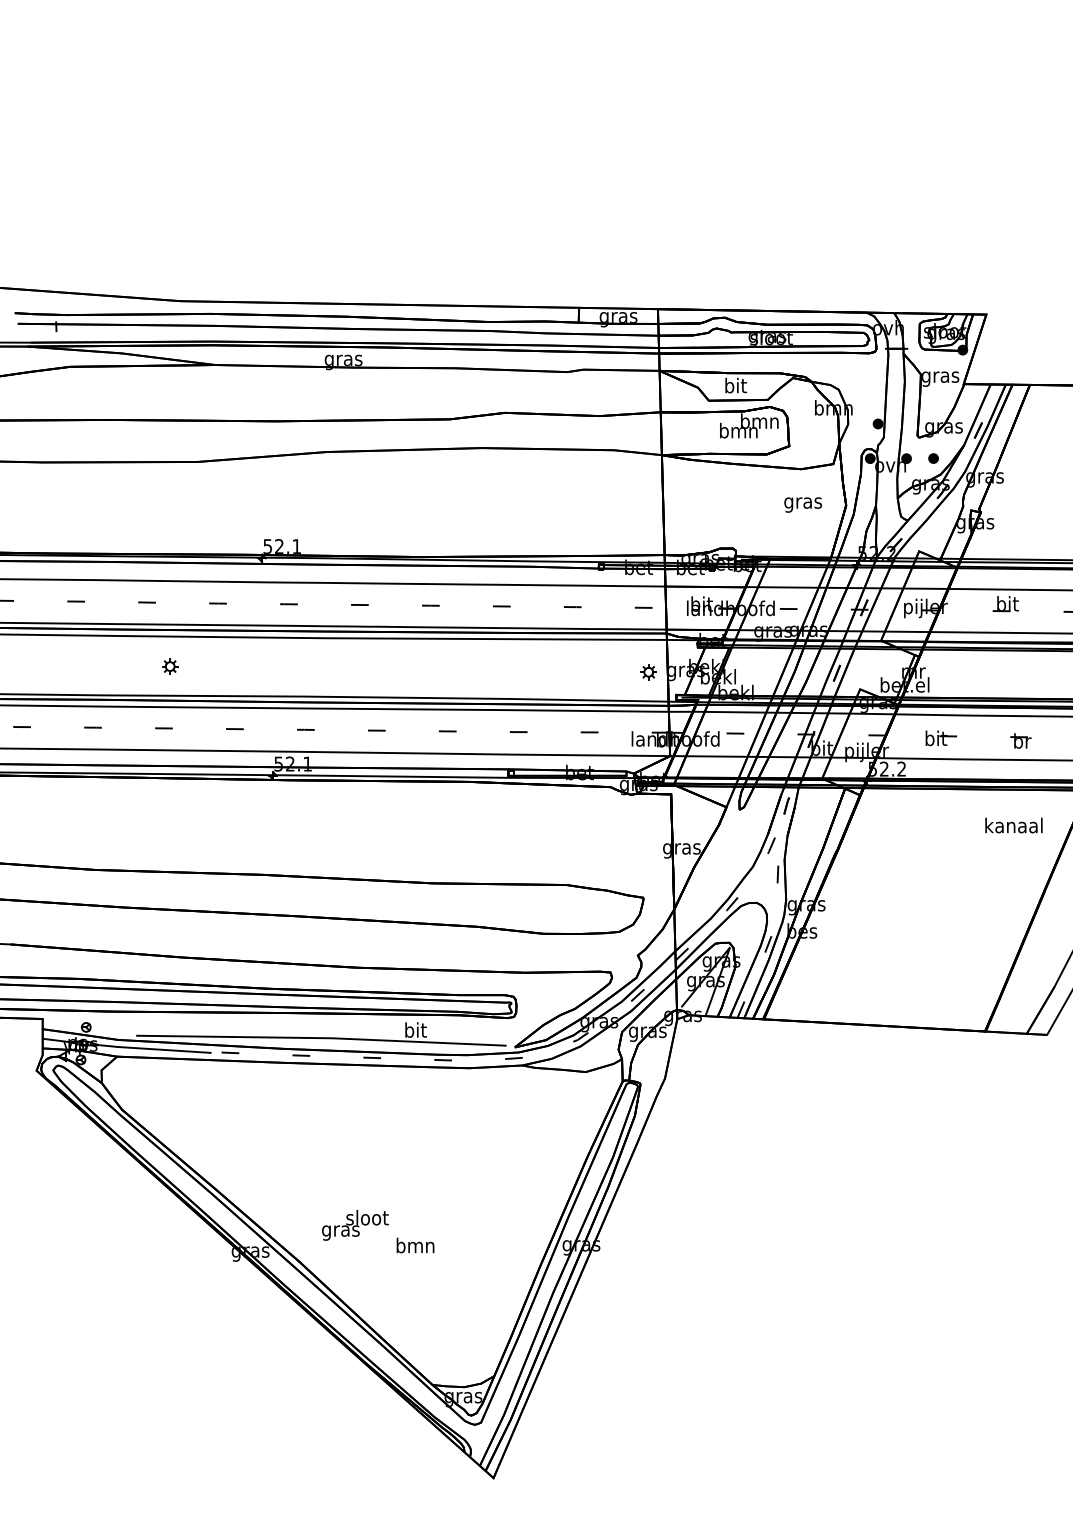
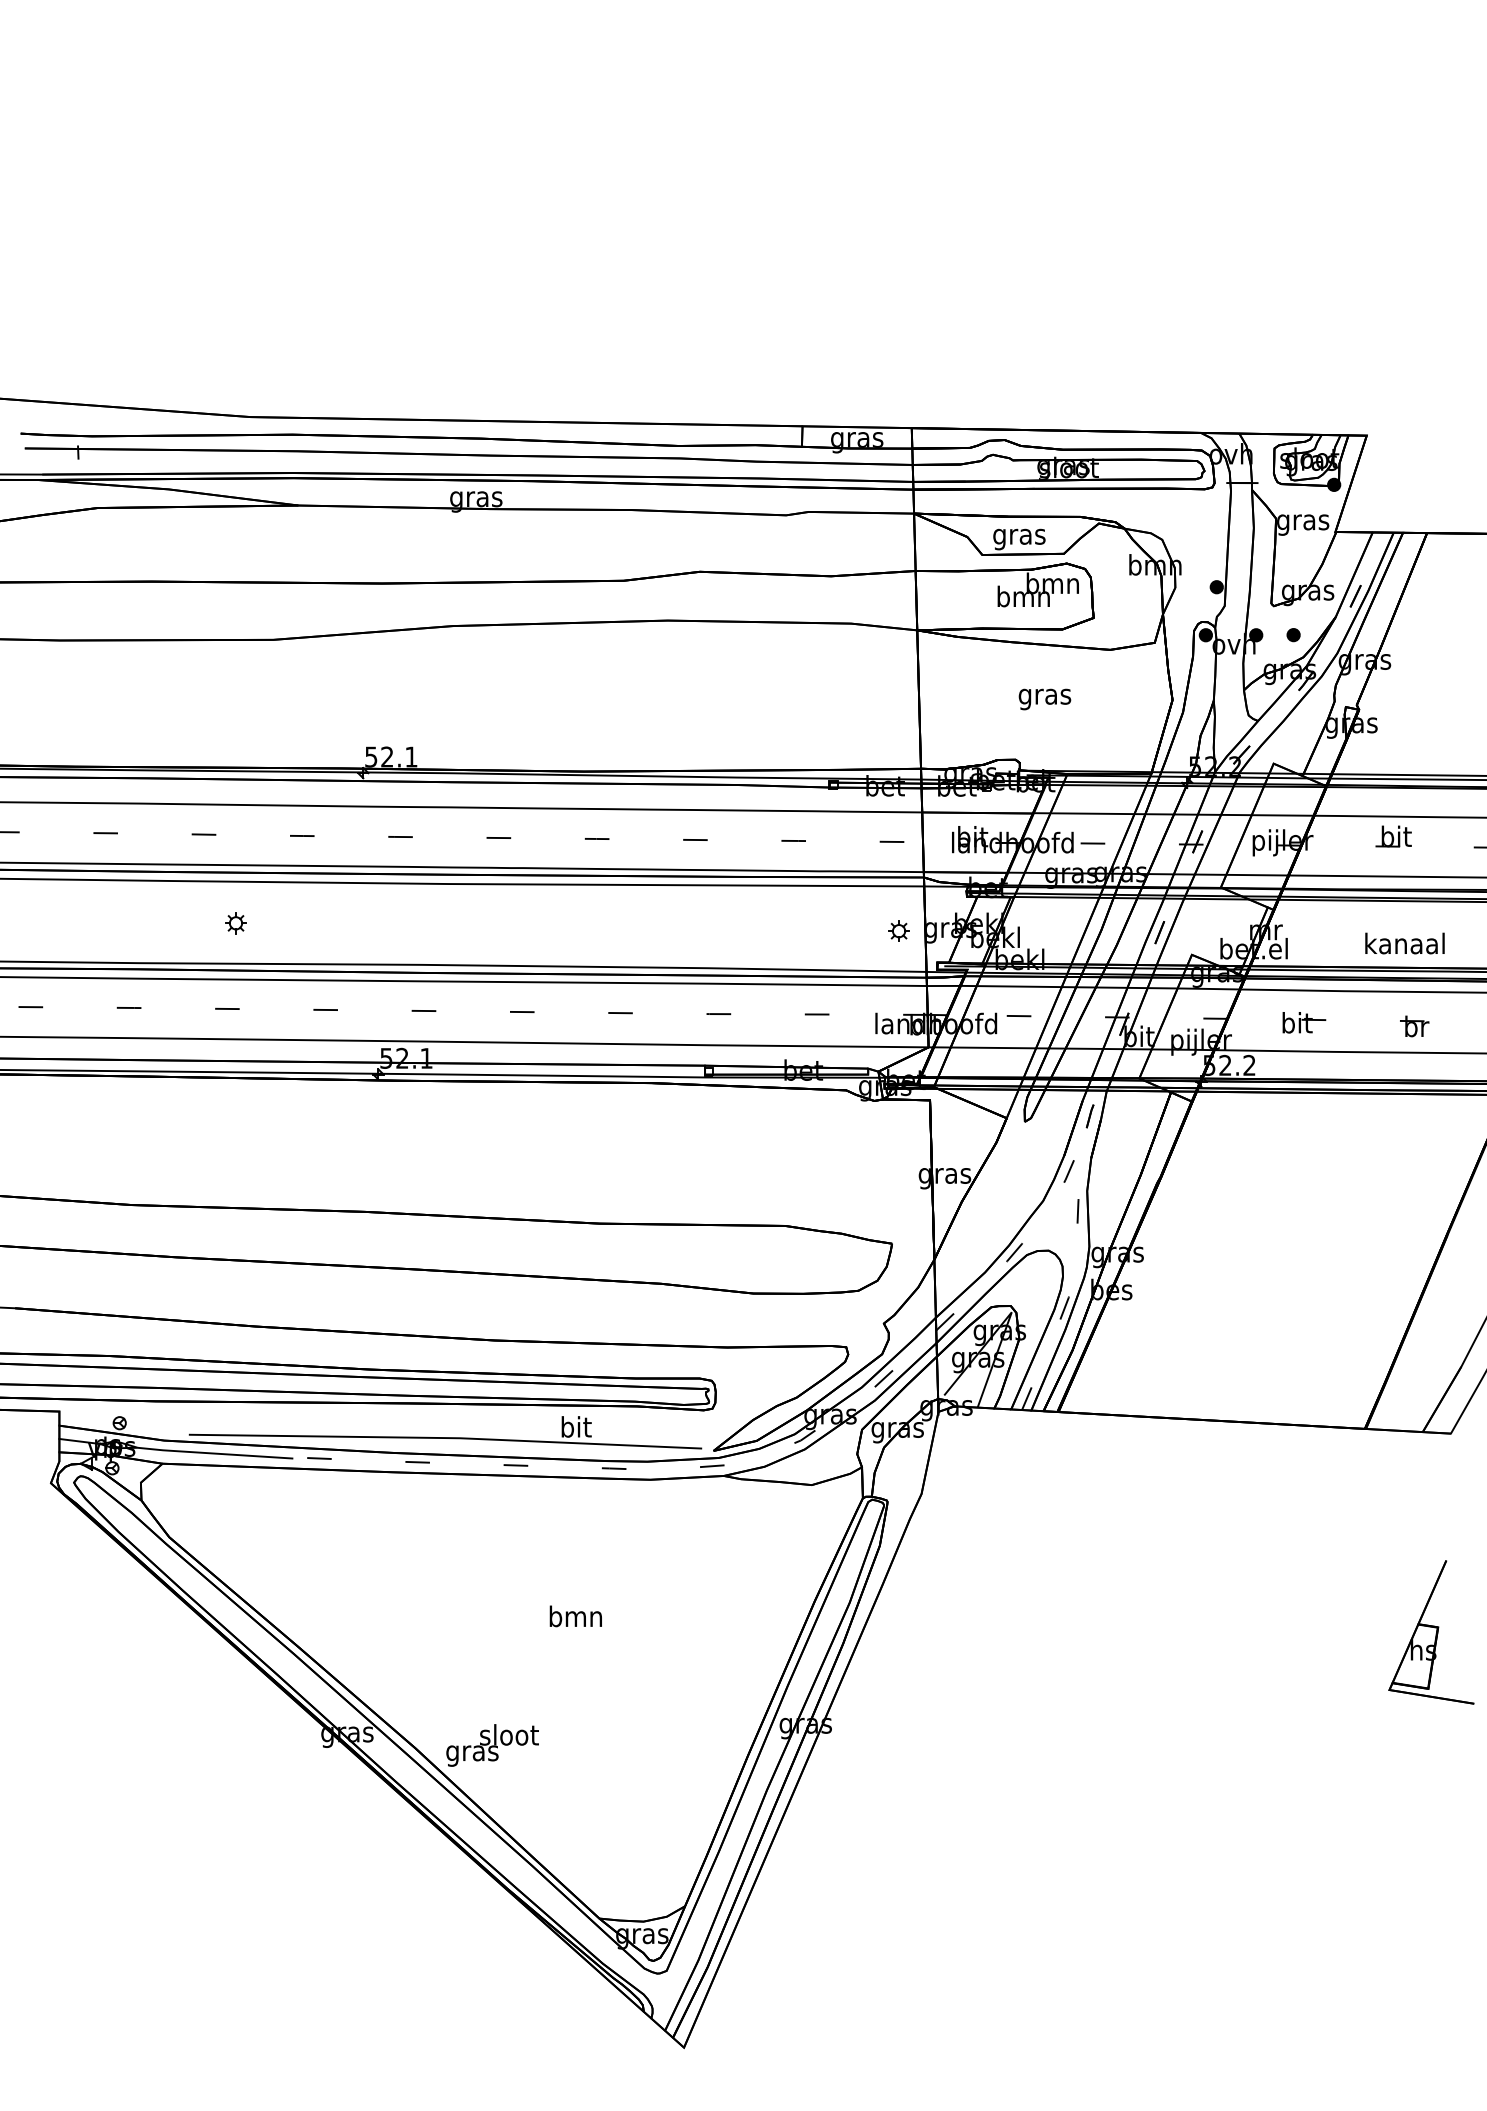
text: (735, 387) -> (1019, 536), bit -> gras
text: (802, 505) -> (1044, 699), moved
text: (1013, 825) -> (1404, 943), moved
part: (1033, 1178) -> (1431, 1632), added
text: (355, 1225) -> (492, 1745), moved
text: (415, 1245) -> (575, 1616), moved

